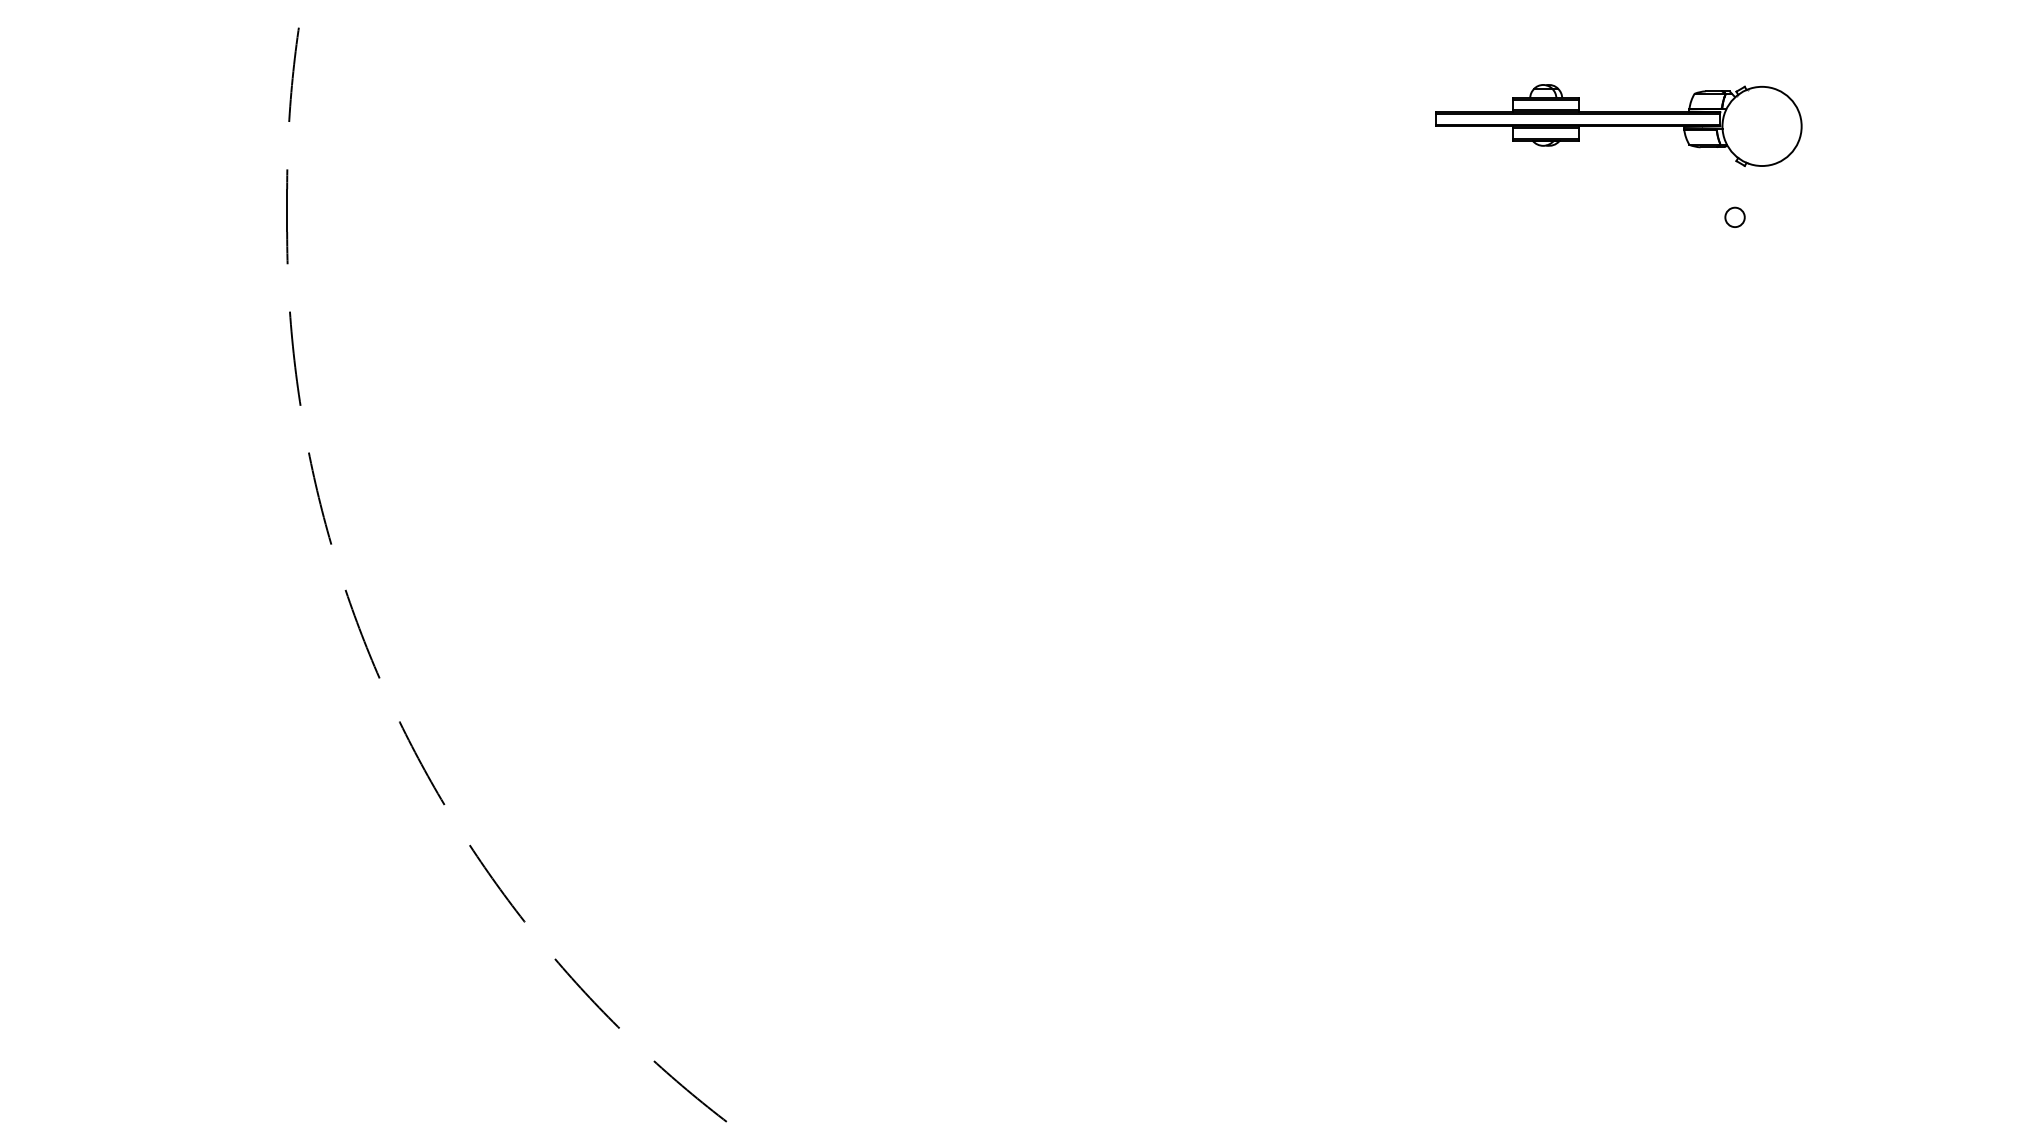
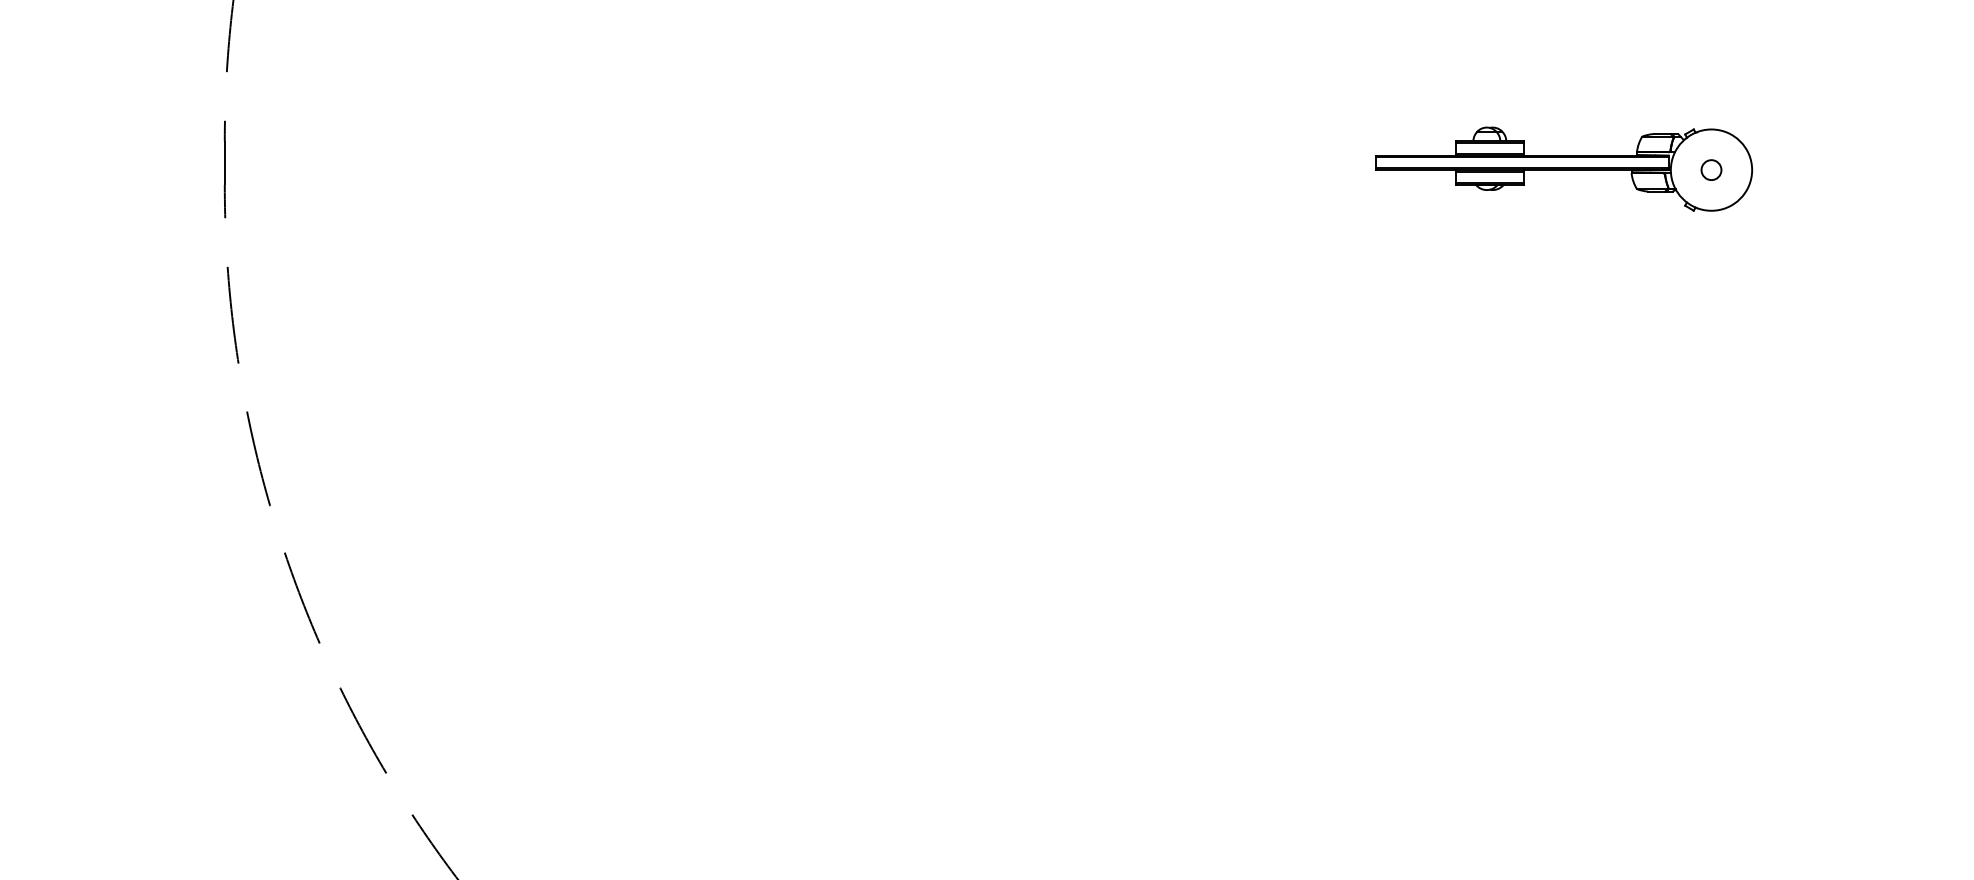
part: (1618, 125) -> (1564, 169), moved

